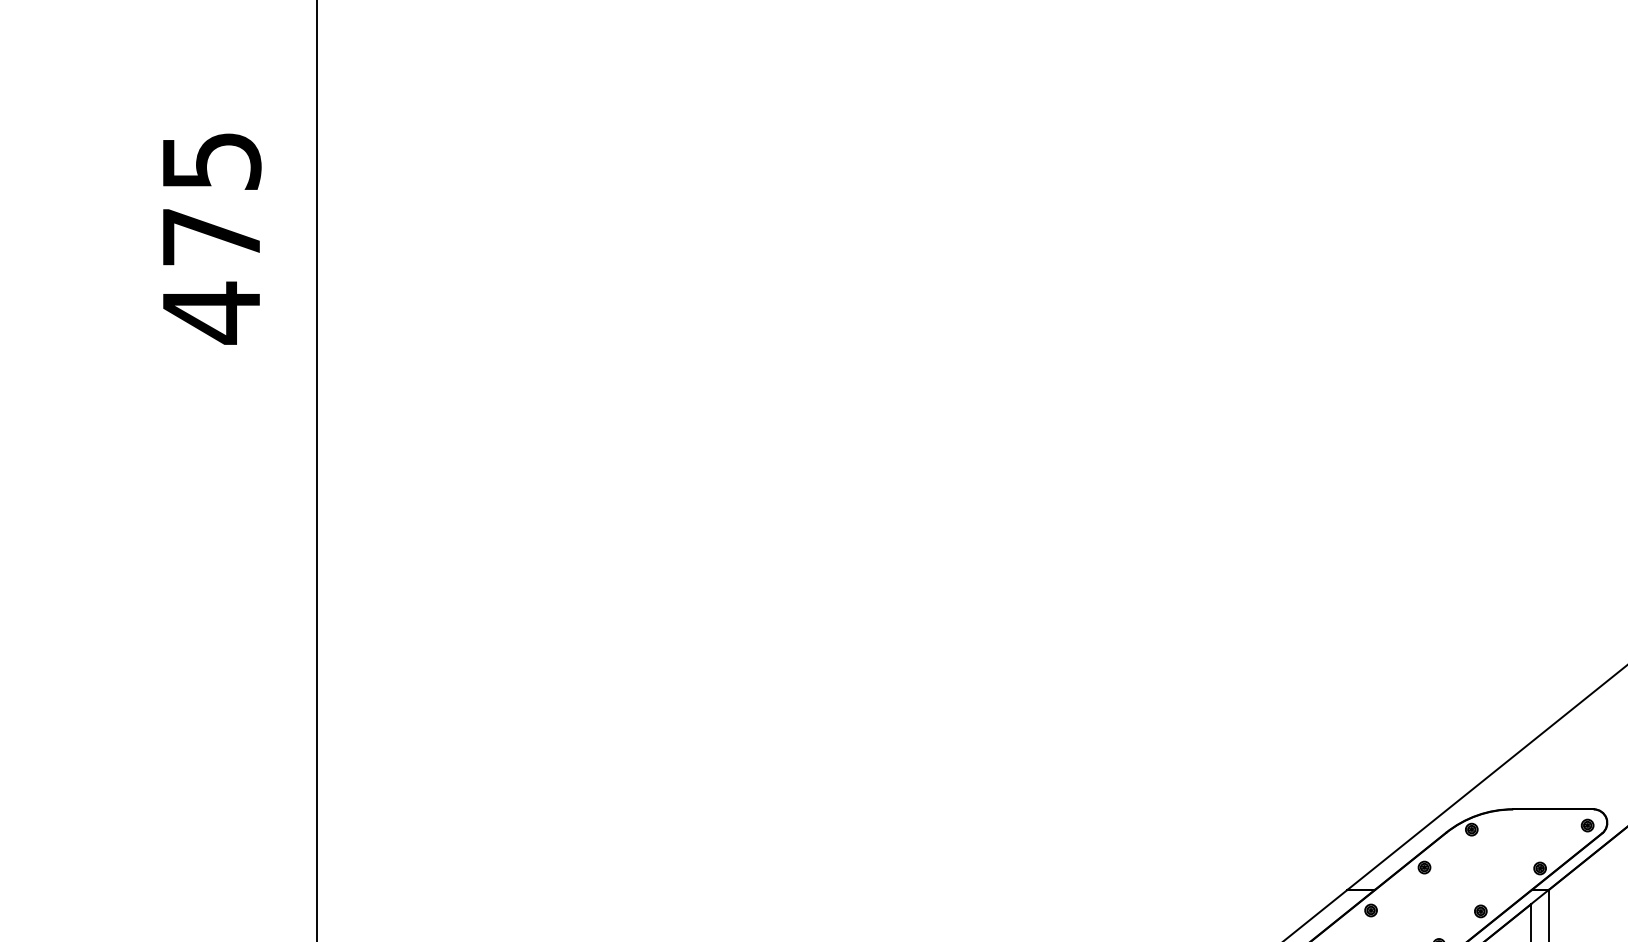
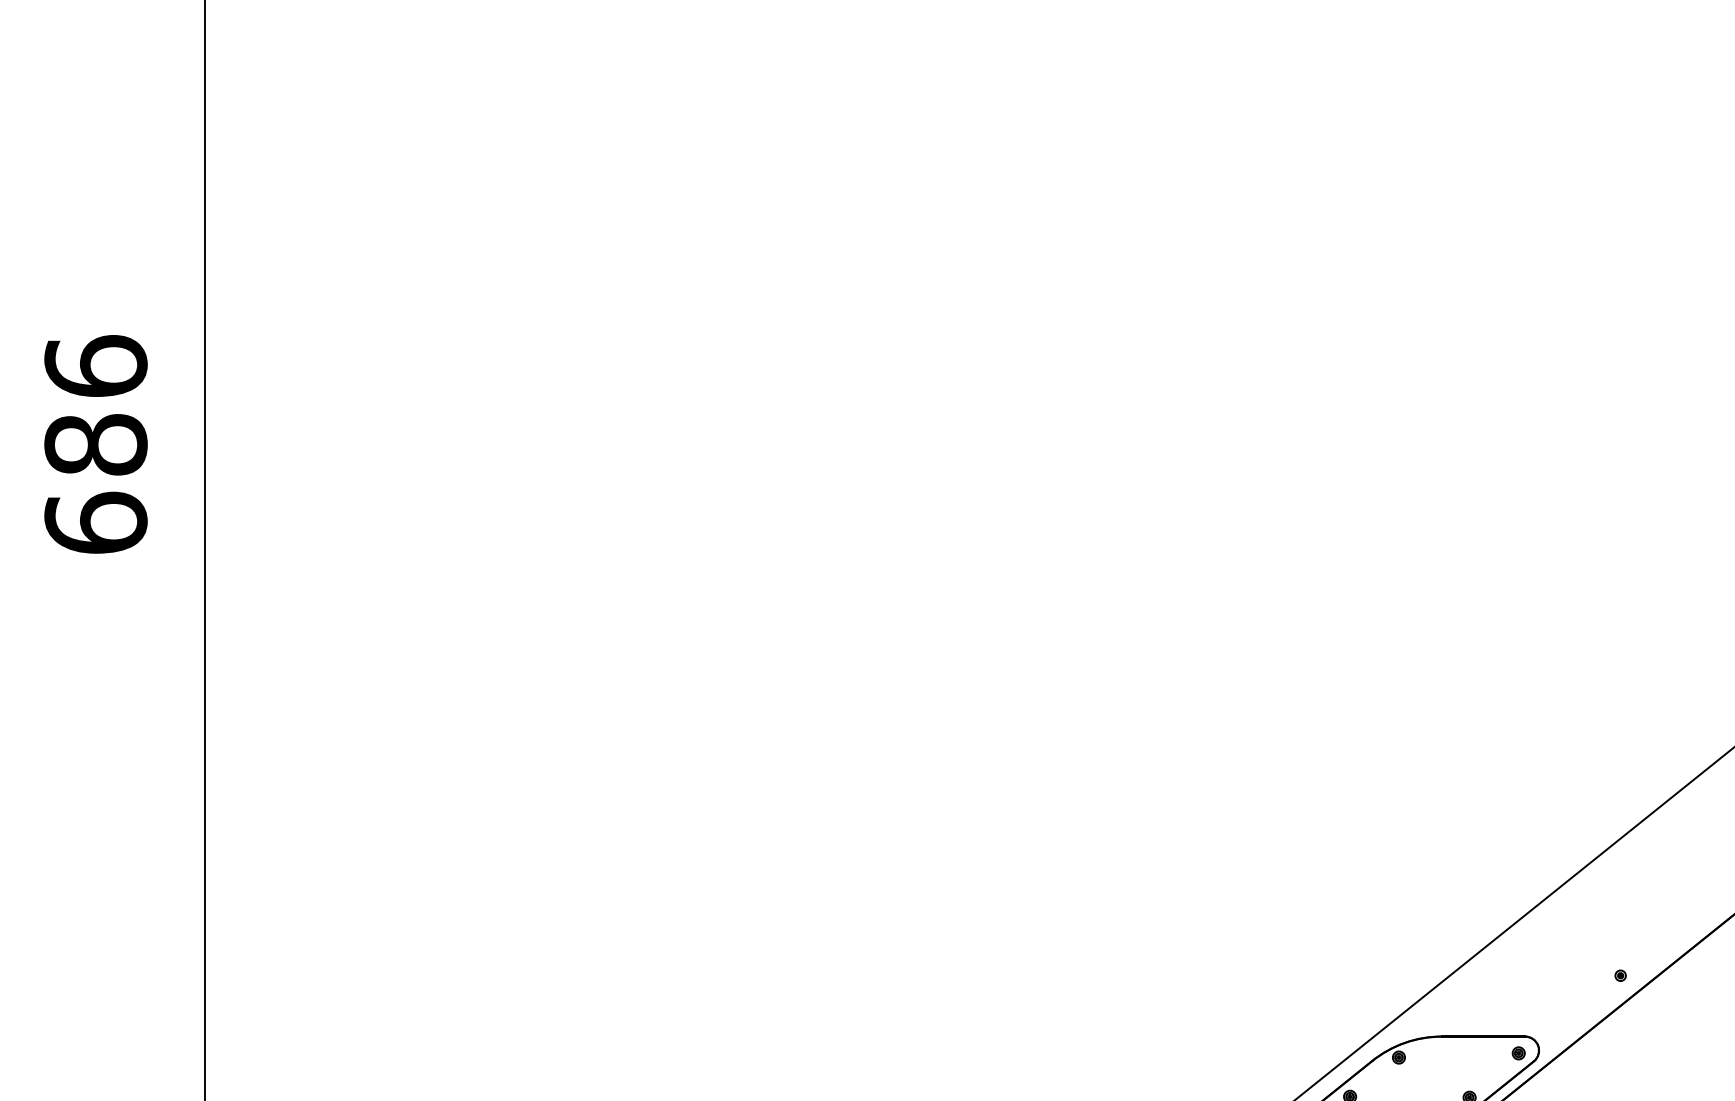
text: (211, 237) -> (95, 445), 475 -> 686

